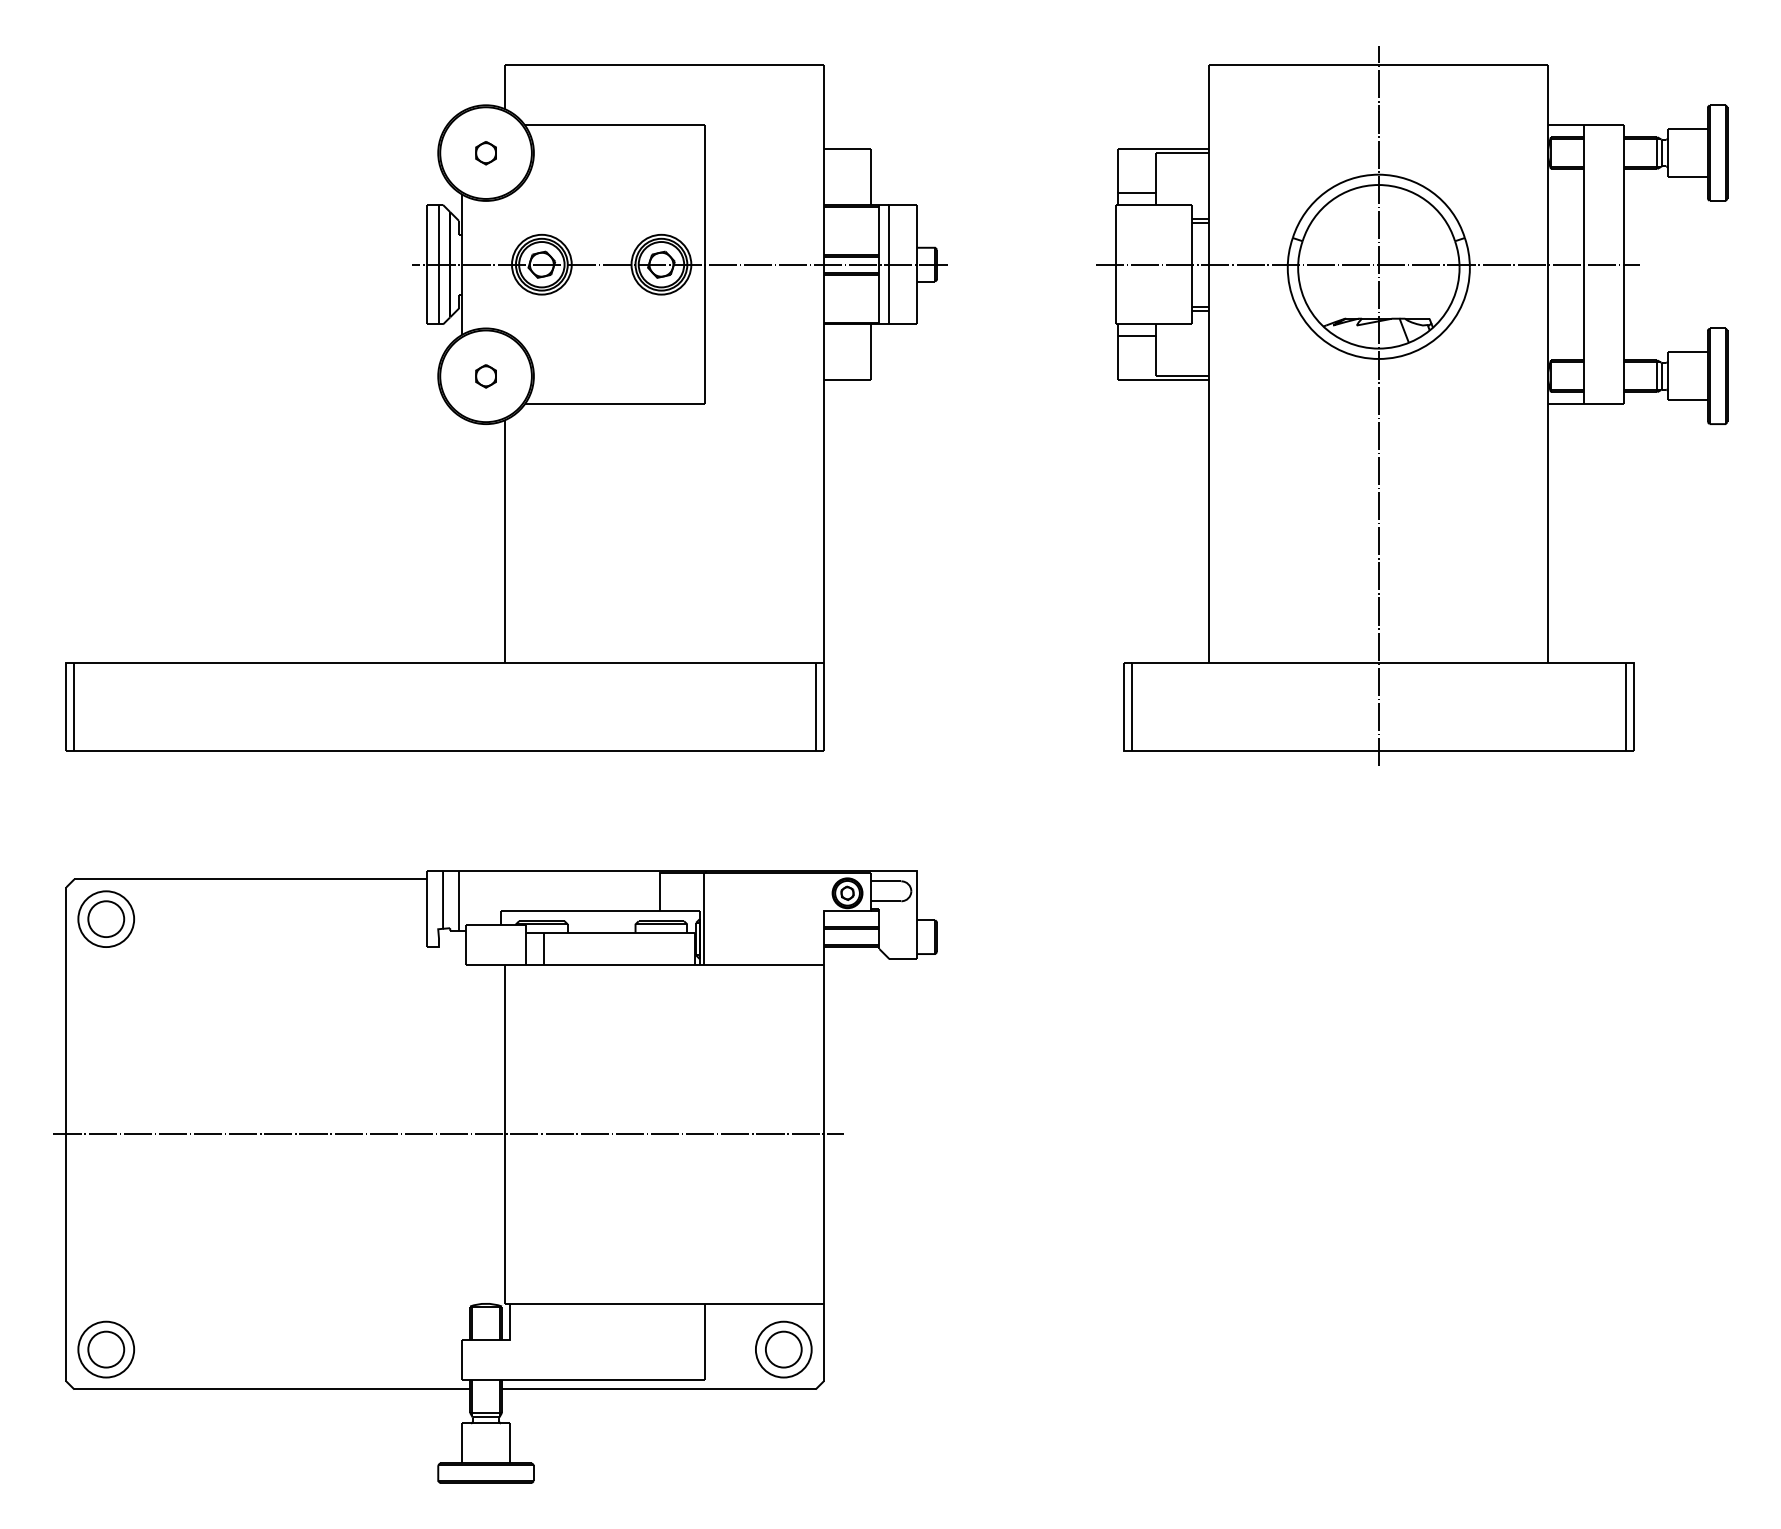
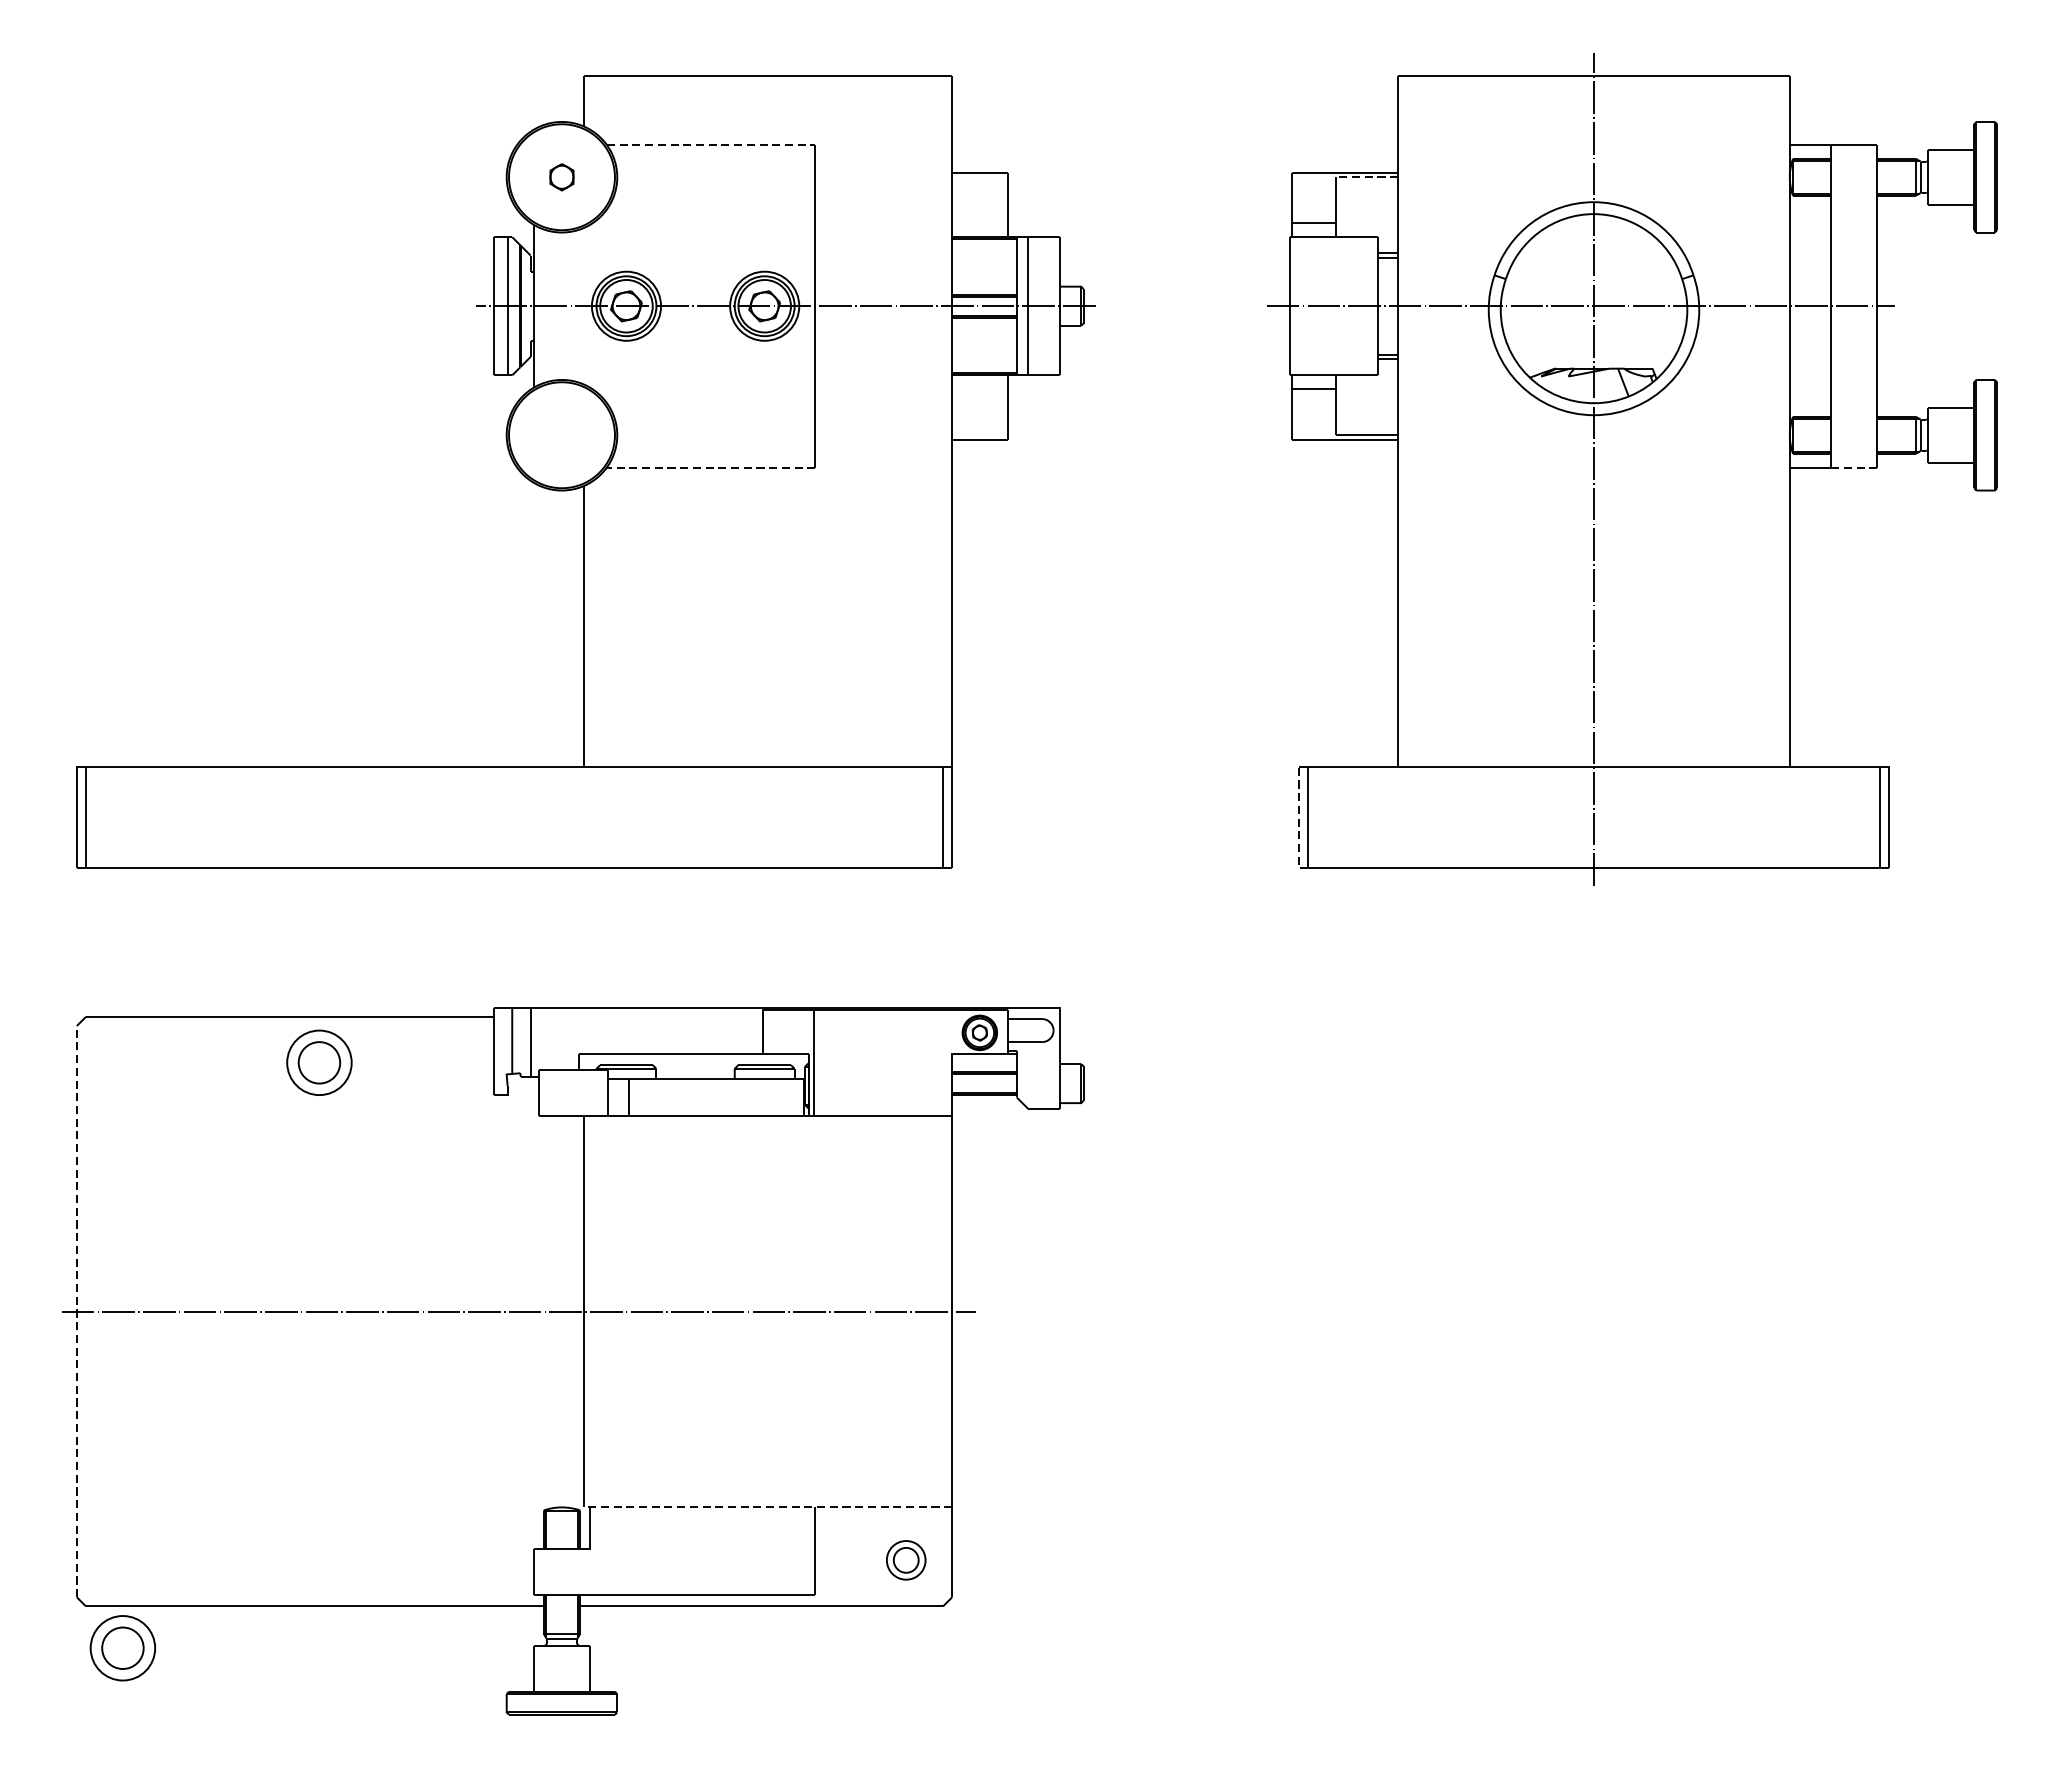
line: (615, 125) -> (711, 145), solid -> dashed
line: (1182, 153) -> (1367, 177), solid -> dashed
part: (485, 376) -> (561, 435), removed
line: (614, 404) -> (710, 467), solid -> dashed
line: (1604, 404) -> (1854, 467), solid -> dashed
line: (1123, 711) -> (1298, 822), solid -> dashed
part: (105, 918) -> (318, 1062), moved
line: (66, 1133) -> (76, 1310), solid -> dashed
line: (663, 1303) -> (767, 1507), solid -> dashed
part: (105, 1349) -> (122, 1648), moved
part: (783, 1349) -> (905, 1560), size x0.6

